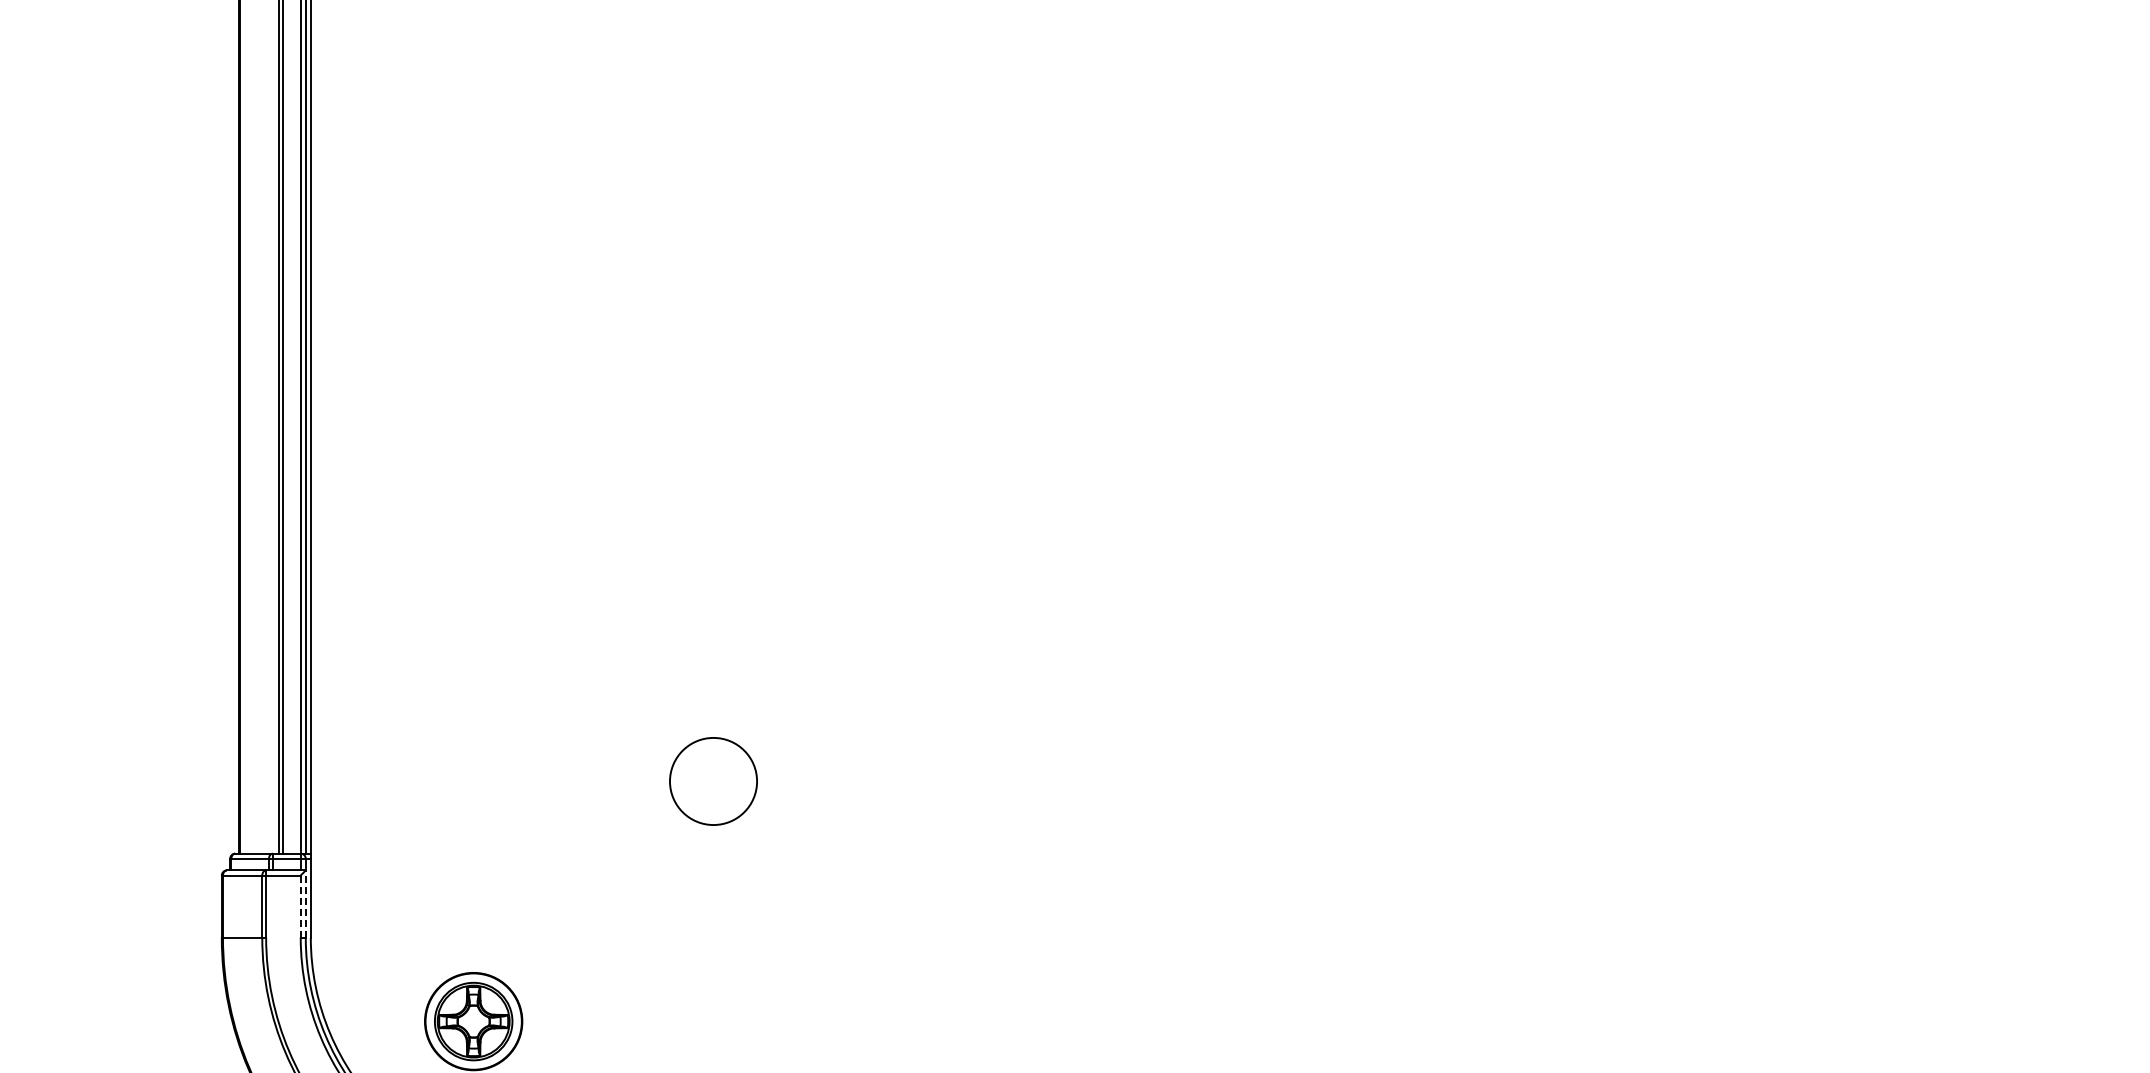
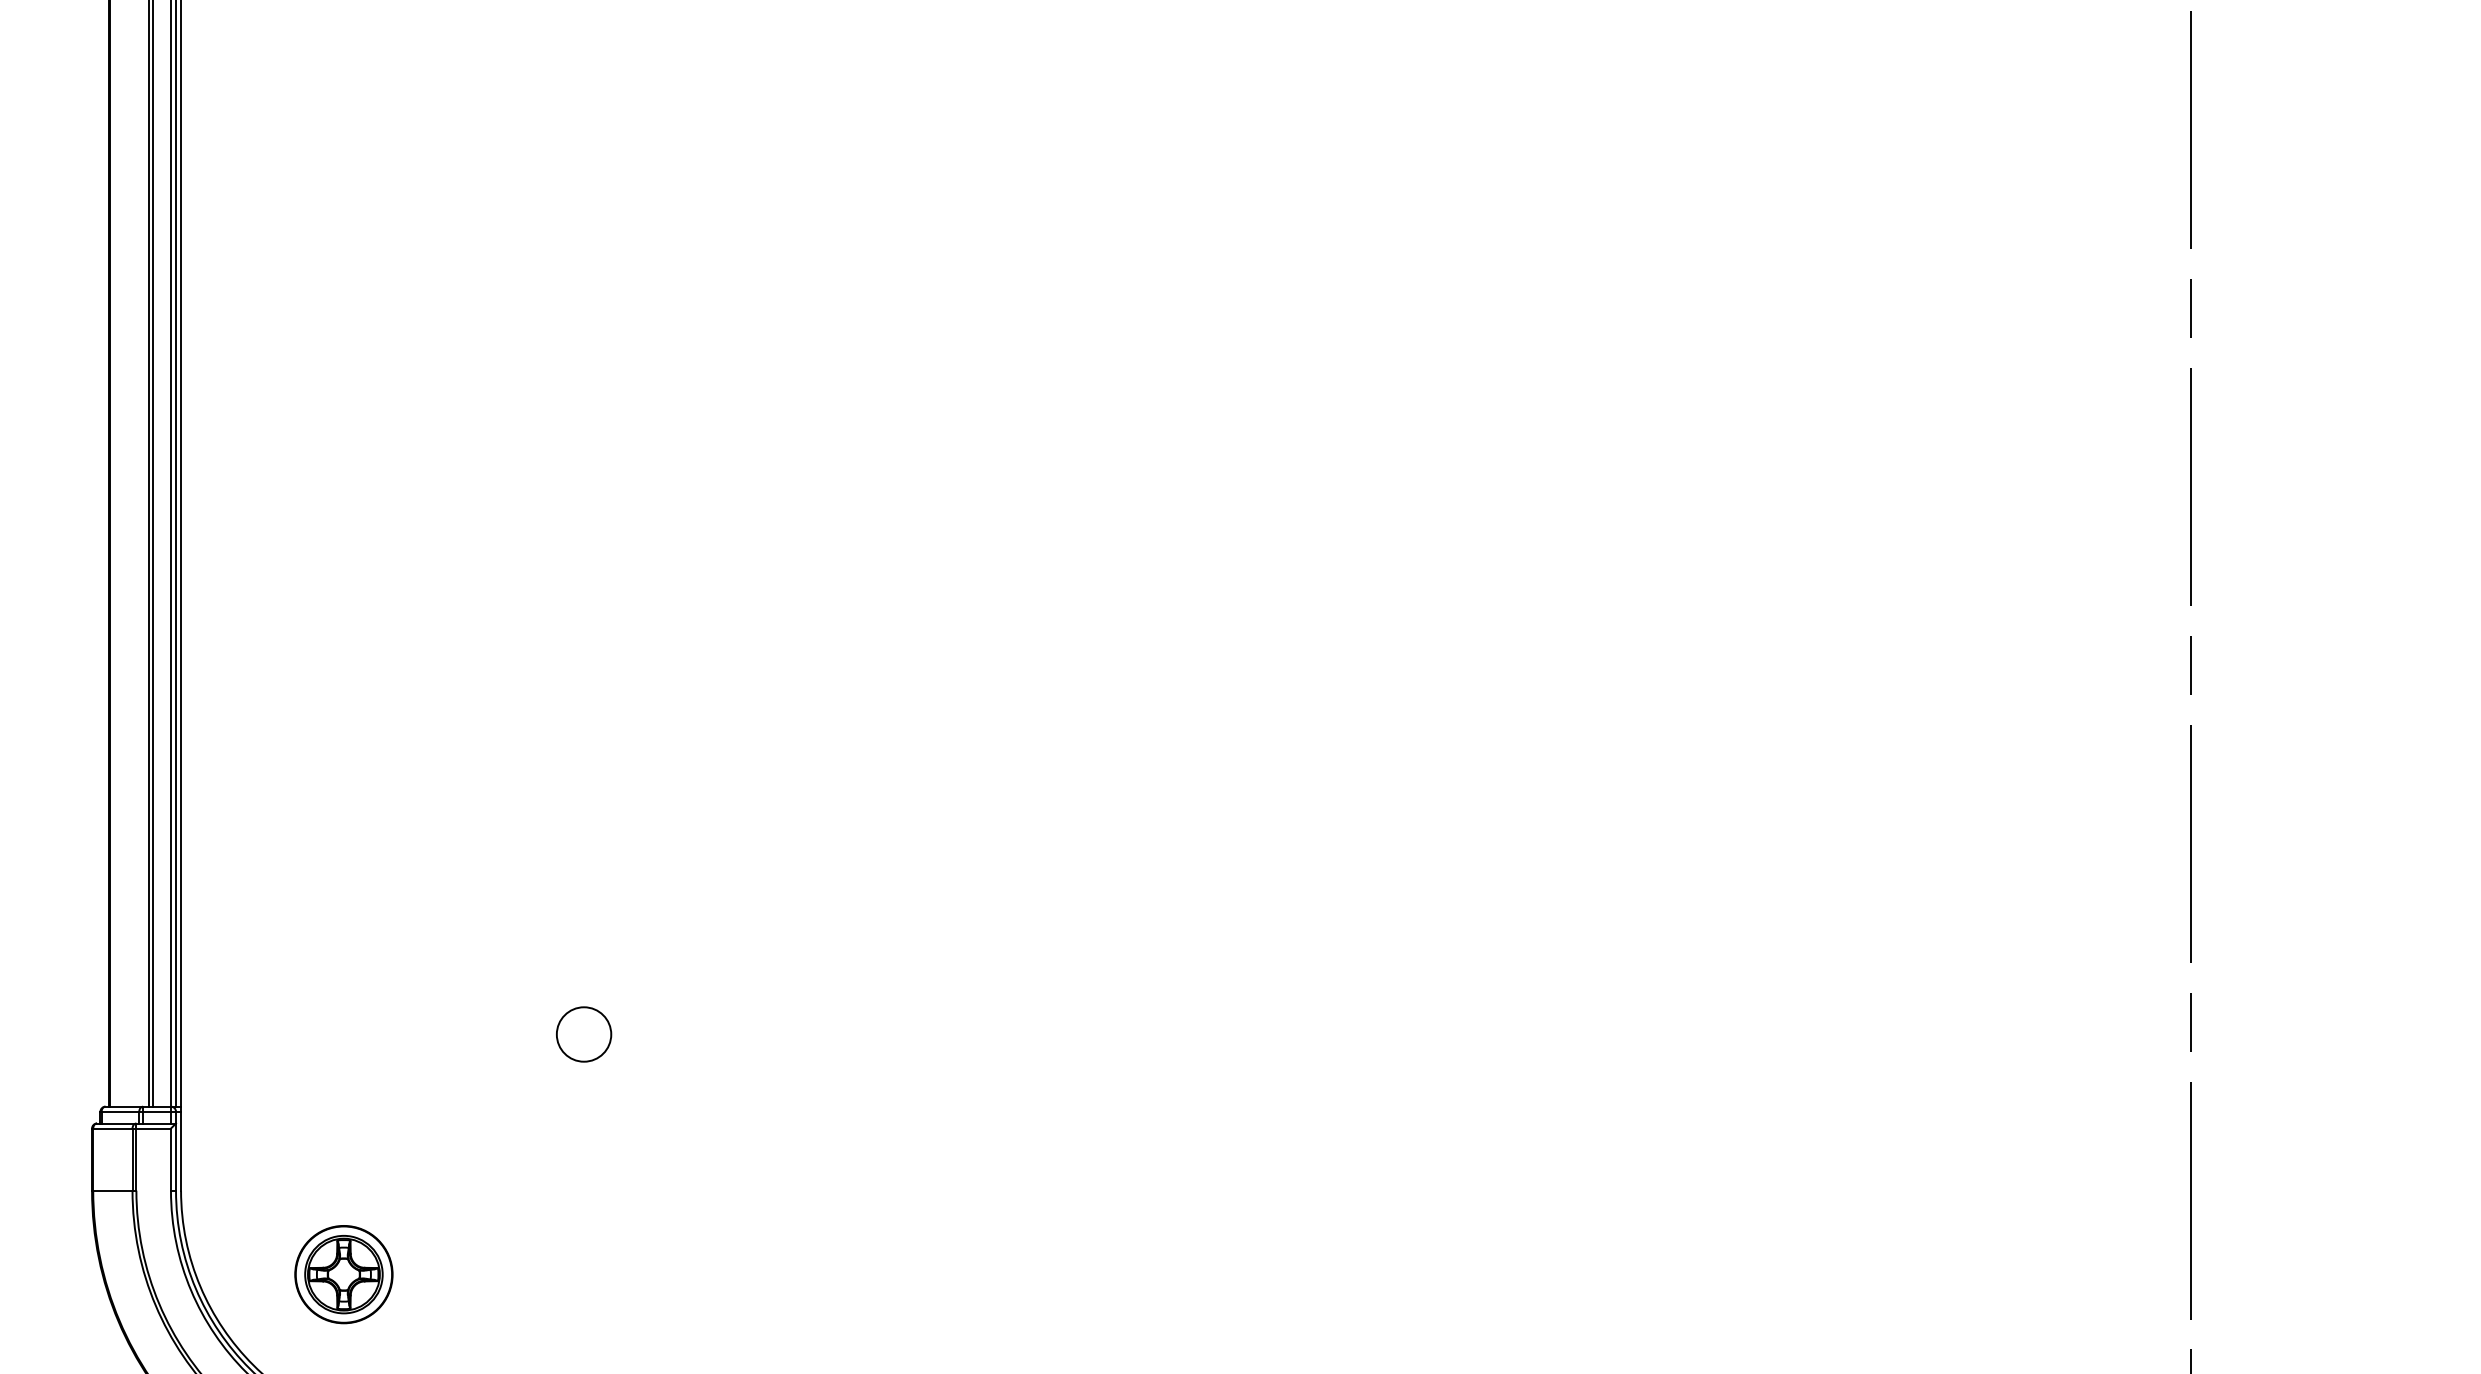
circle: (714, 781) -> (584, 1034), size x0.62
line: (306, 904) -> (176, 1157), dashed -> solid
line: (300, 907) -> (170, 1160), dashed -> solid

